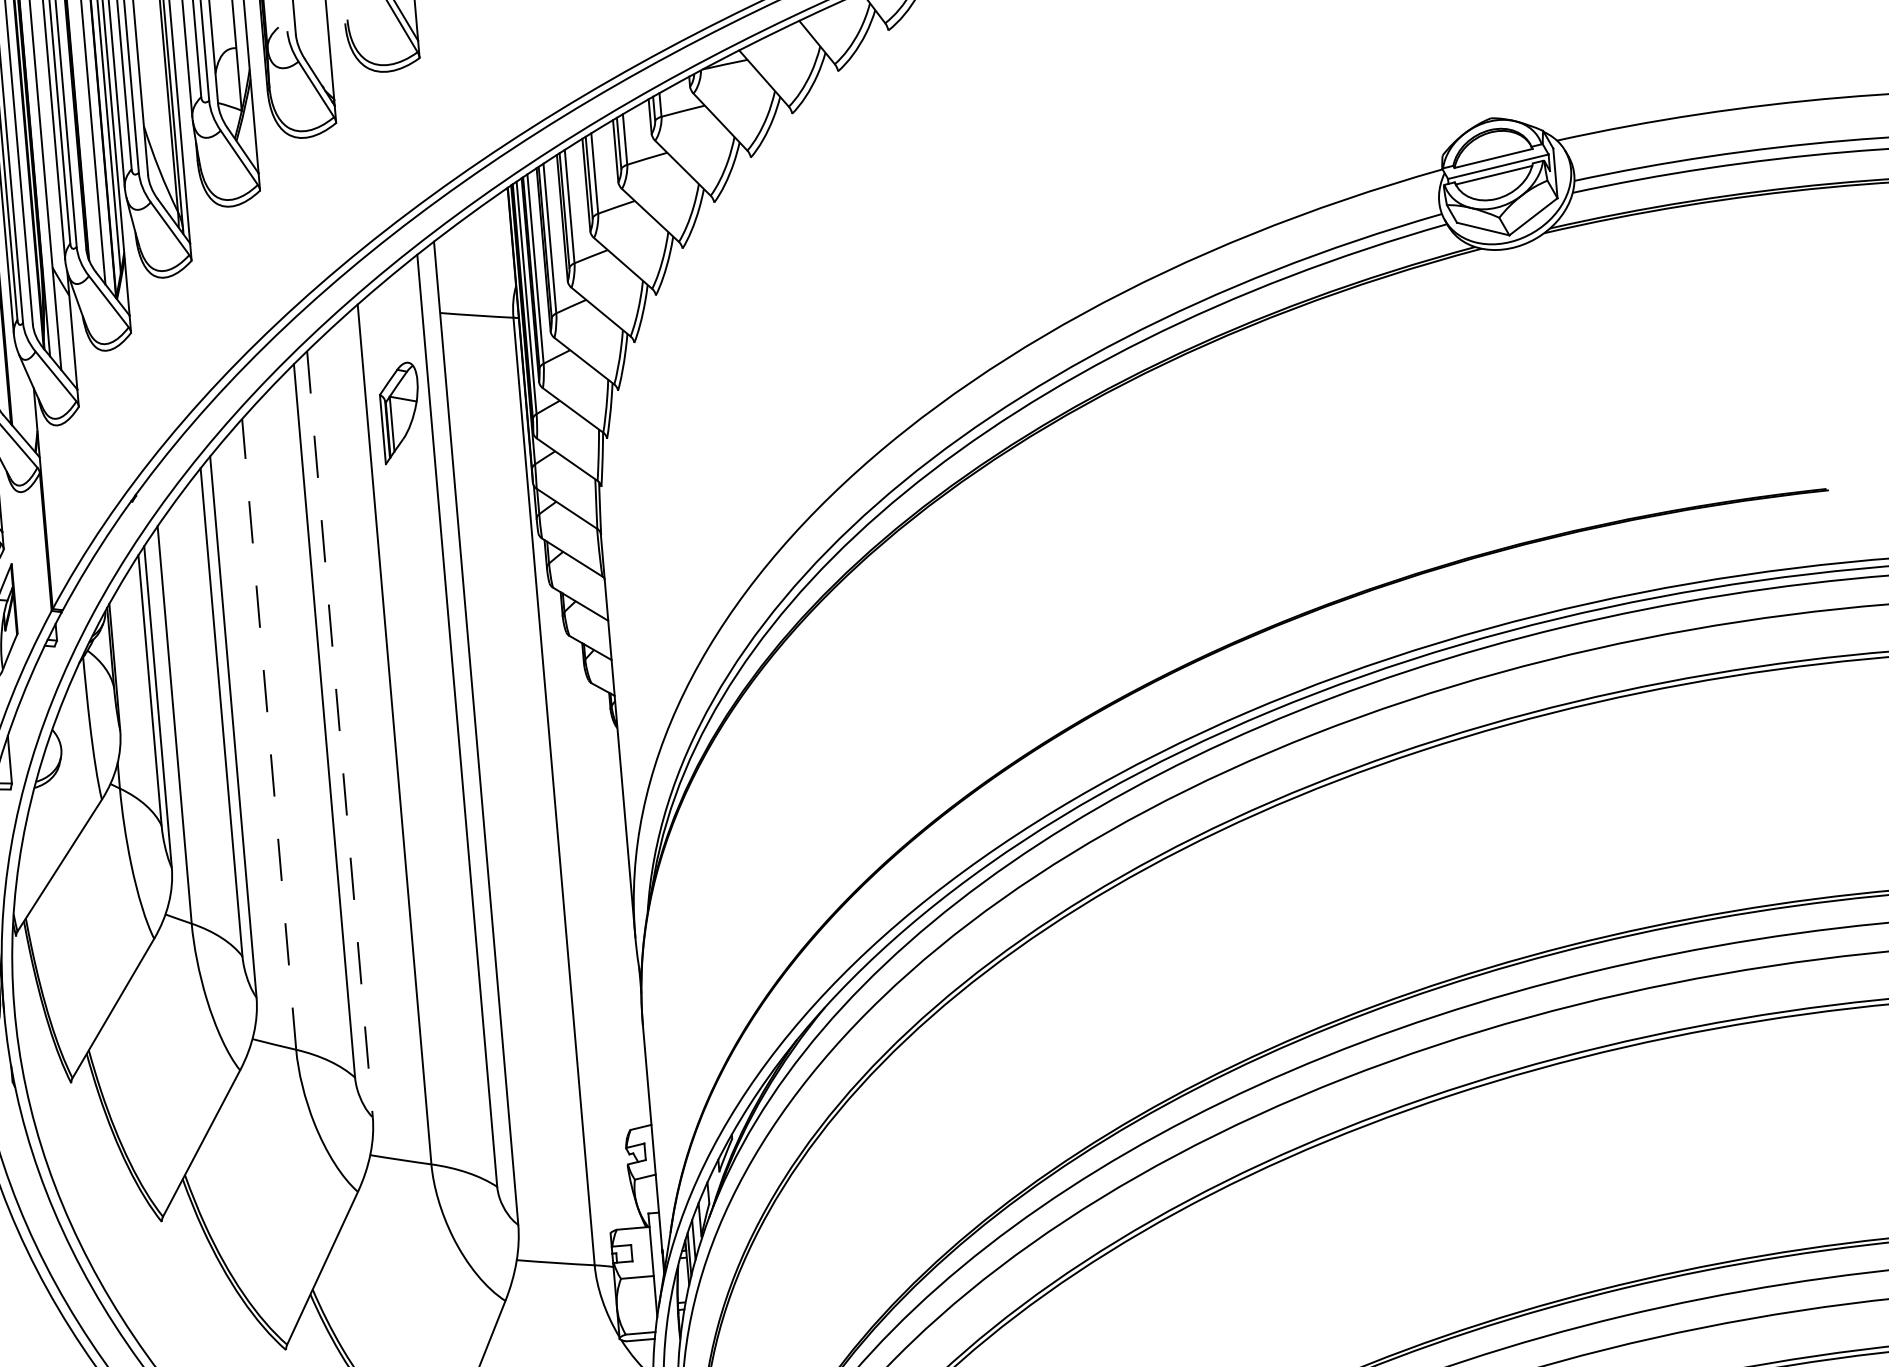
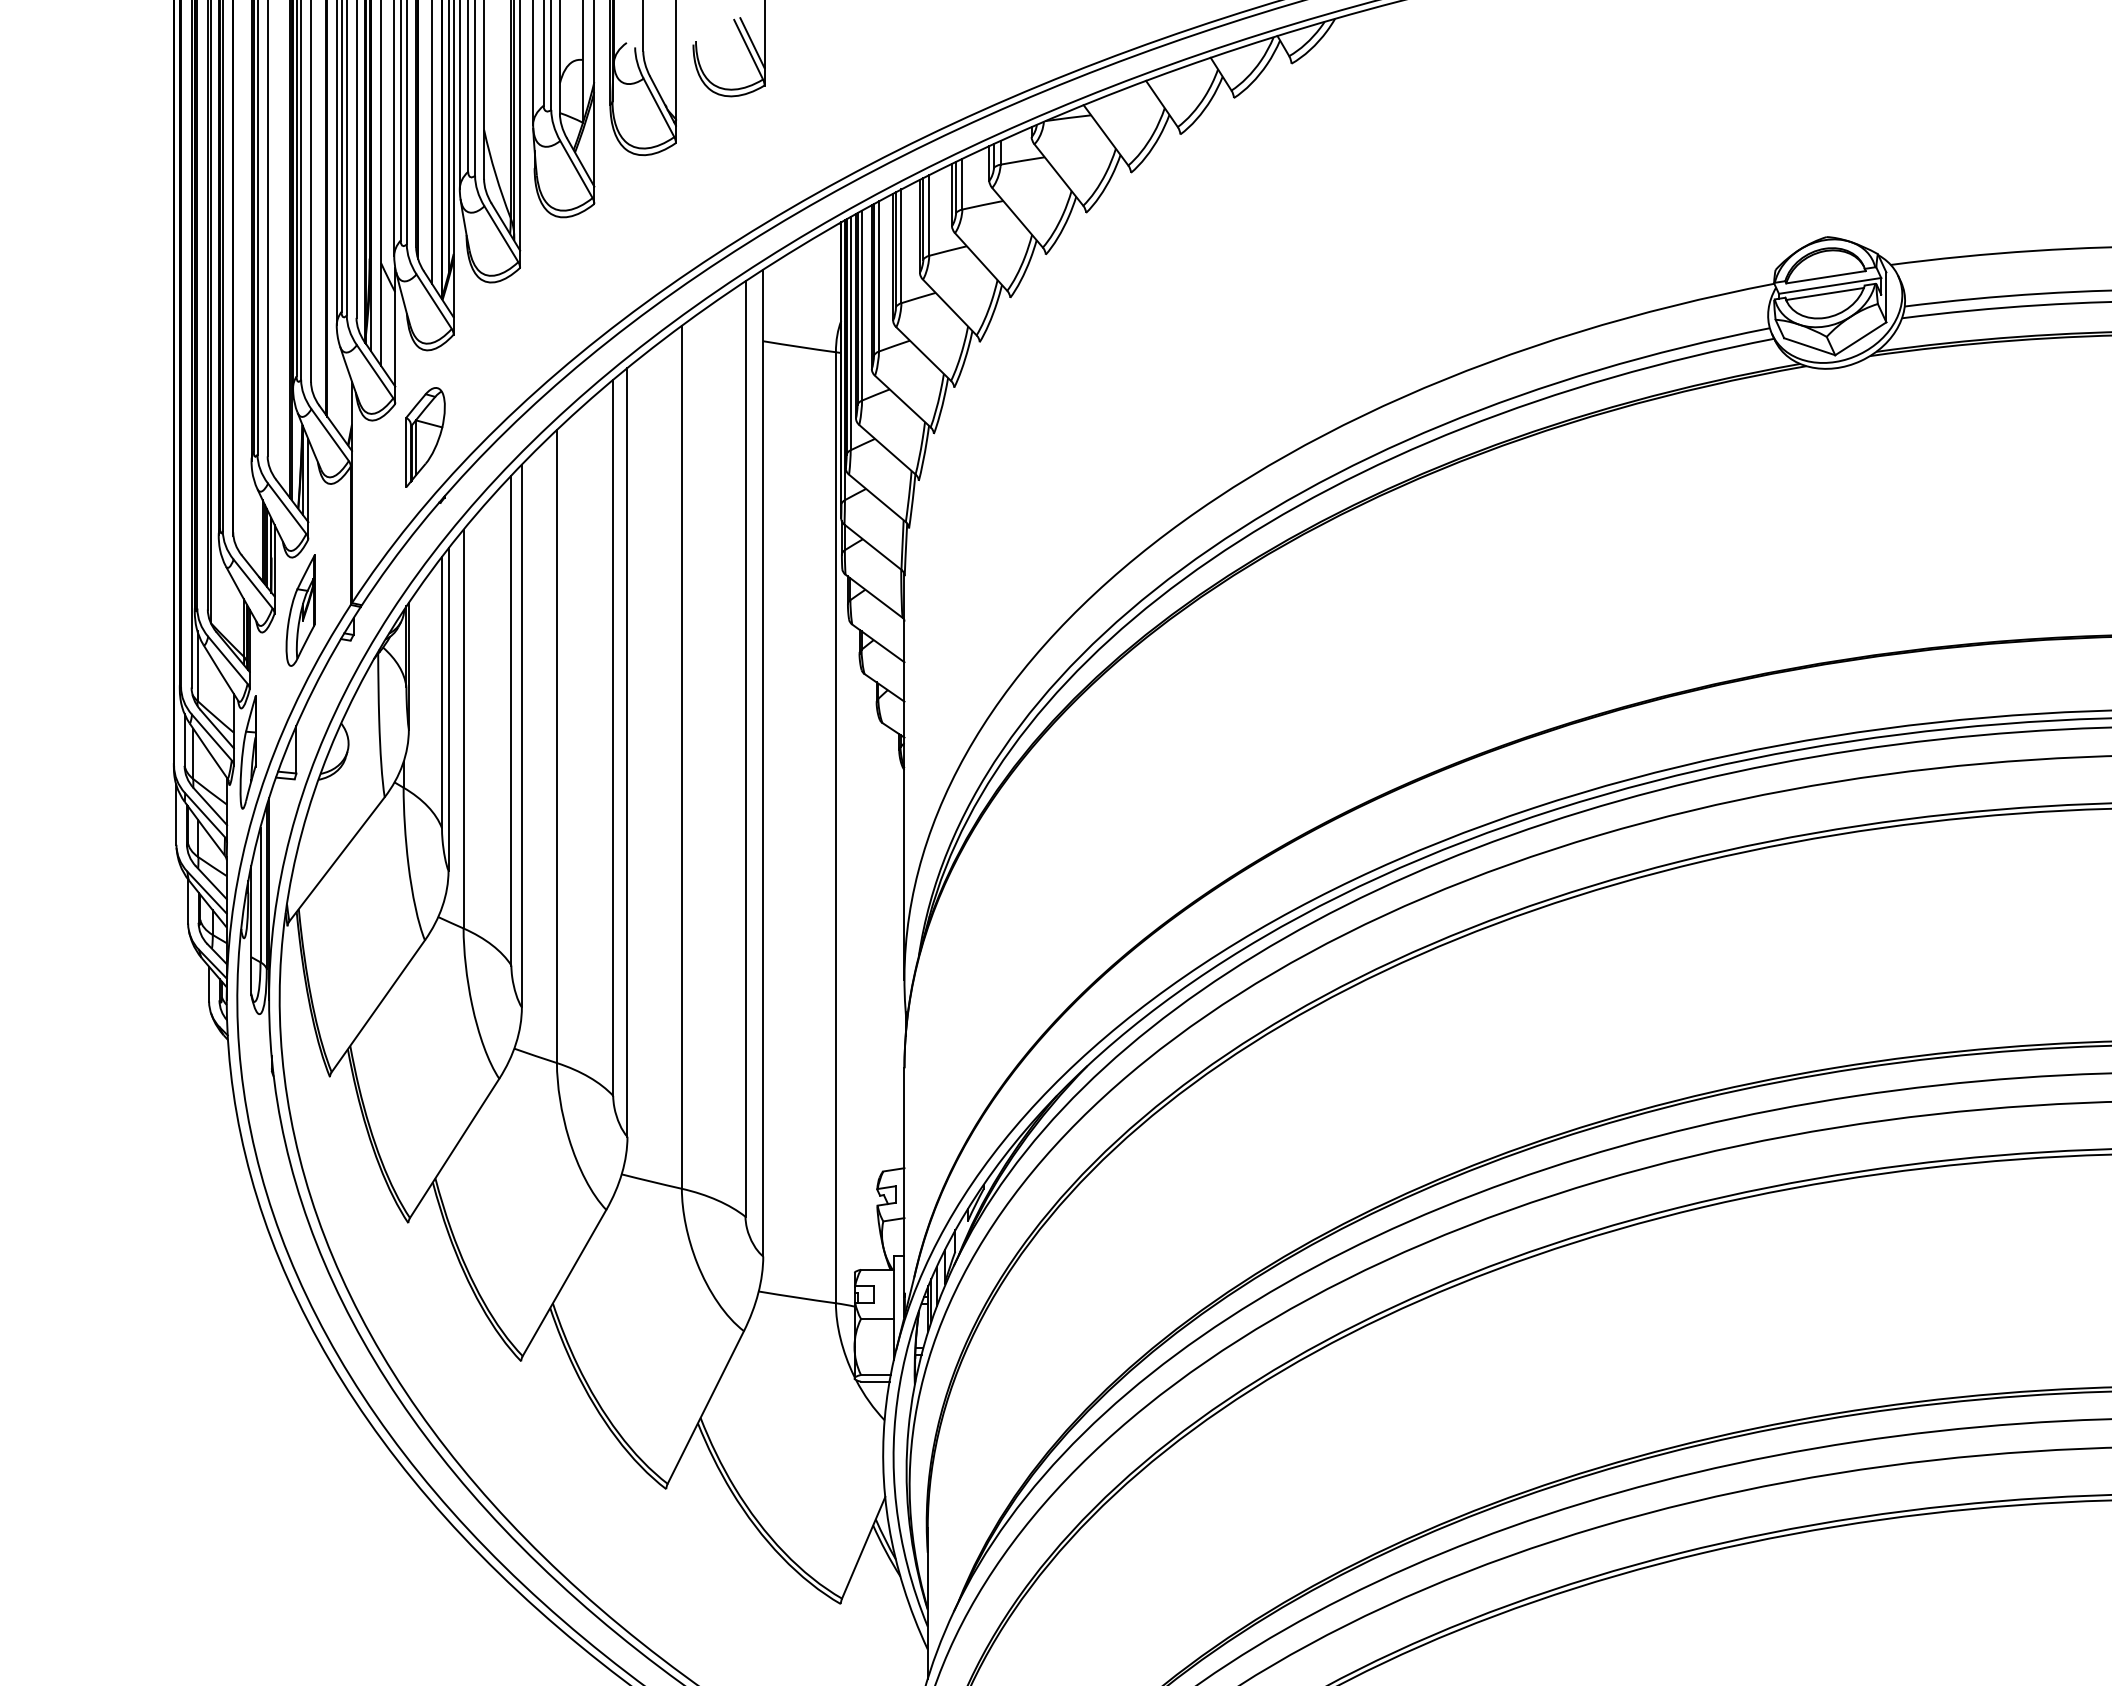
part: (400, 412) -> (425, 437), moved
line: (268, 734) -> (556, 746), dashed -> solid
line: (339, 734) -> (627, 752), dashed -> solid

